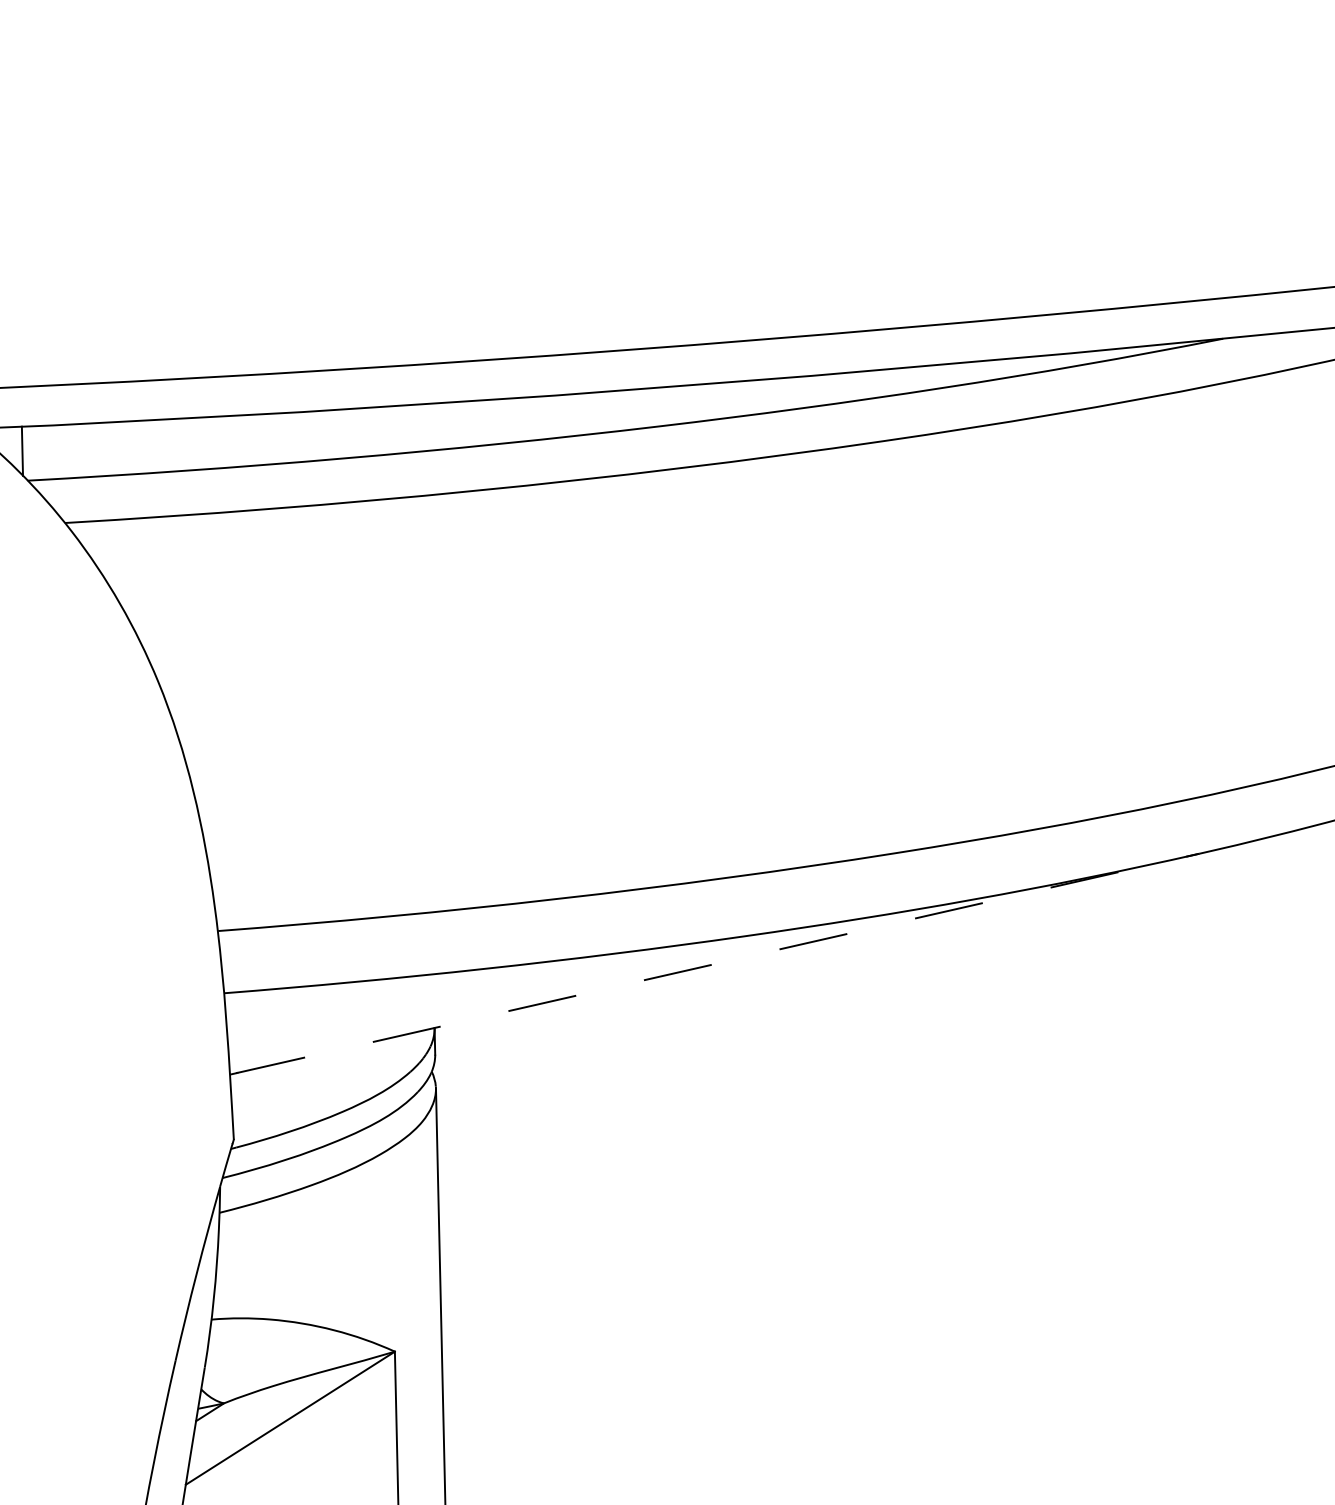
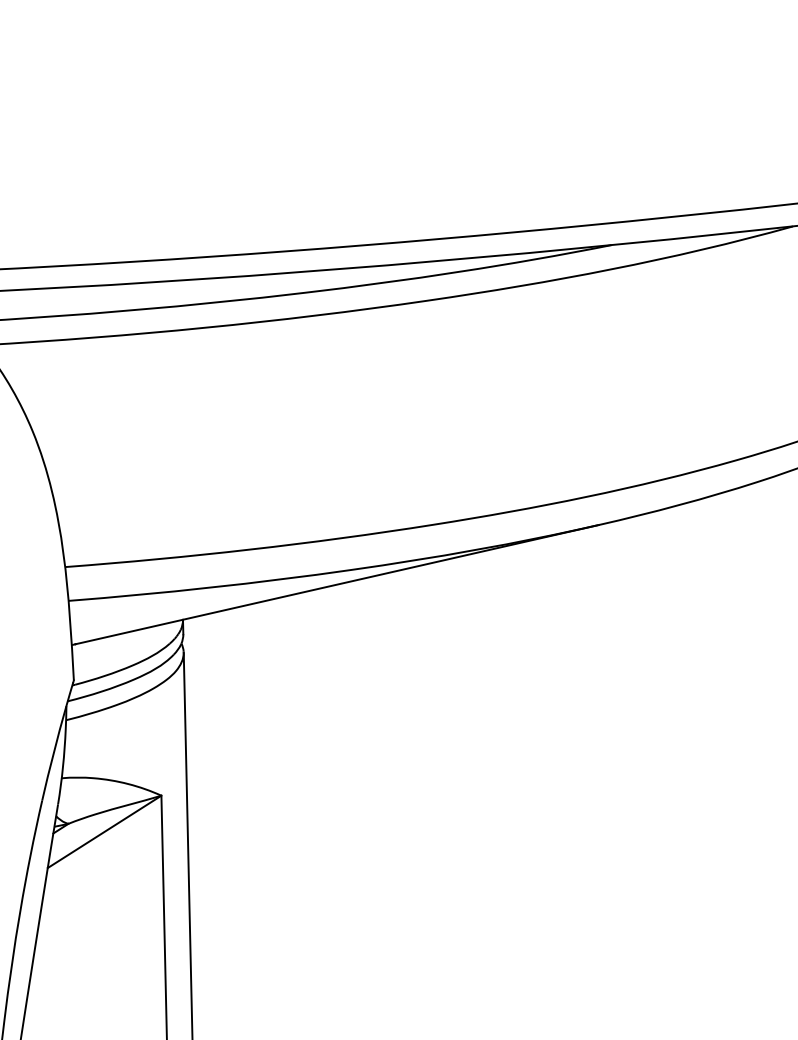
line: (718, 963) -> (337, 584), dashed -> solid

